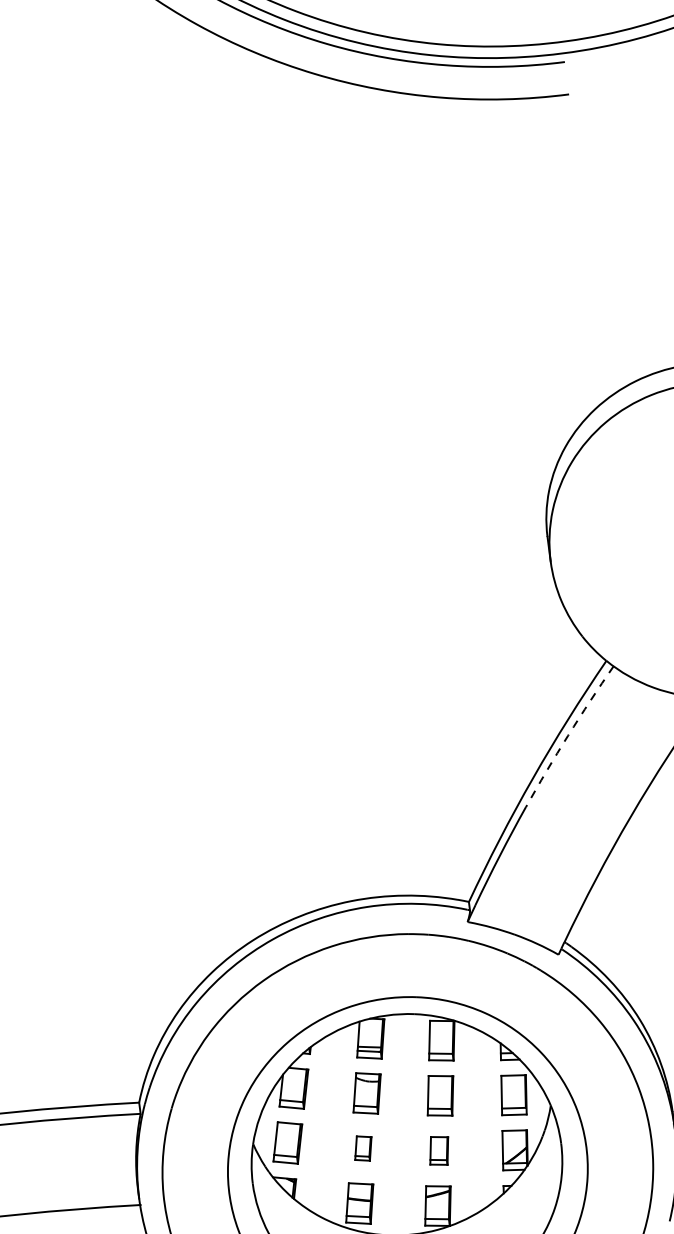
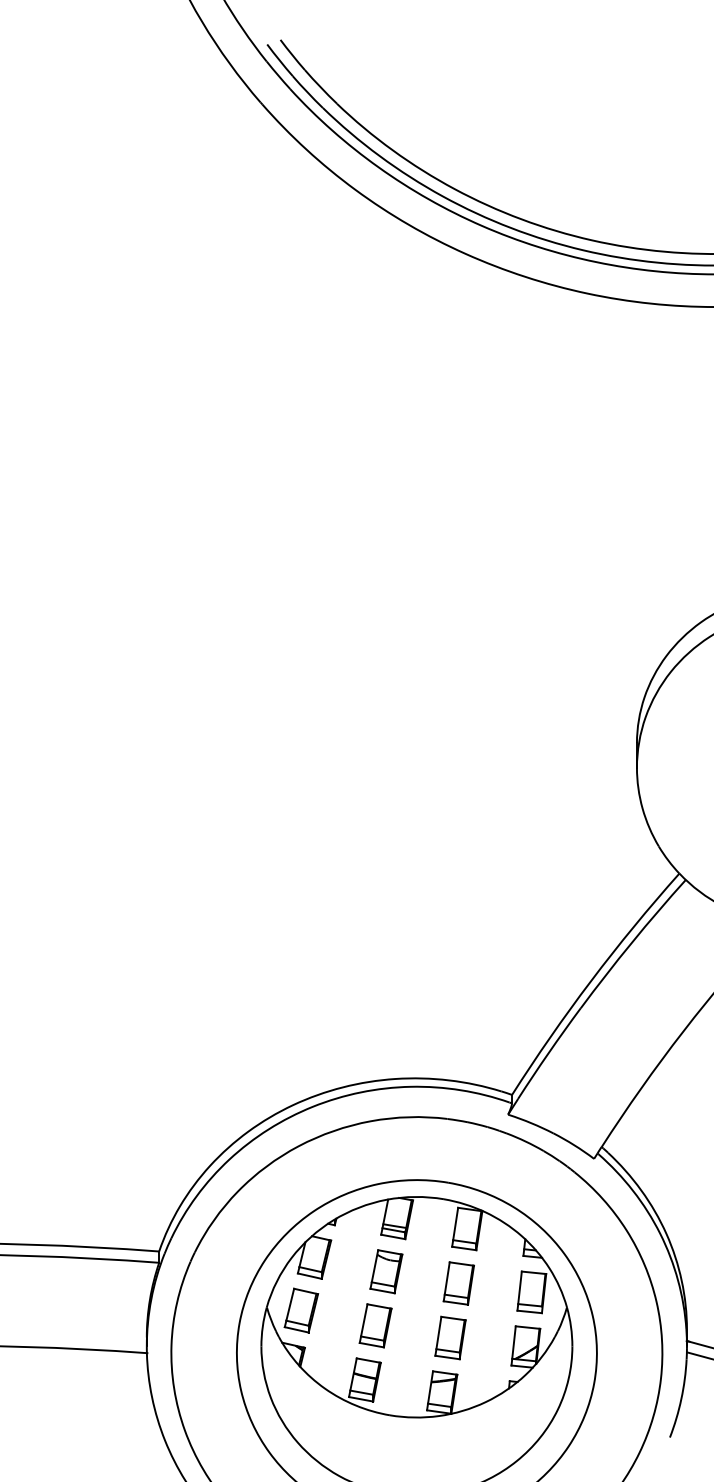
arc: (567, 735) -> (631, 942), dashed -> solid
part: (363, 1148) -> (375, 1325), size x1.67
part: (439, 1150) -> (450, 1337), size x1.43

